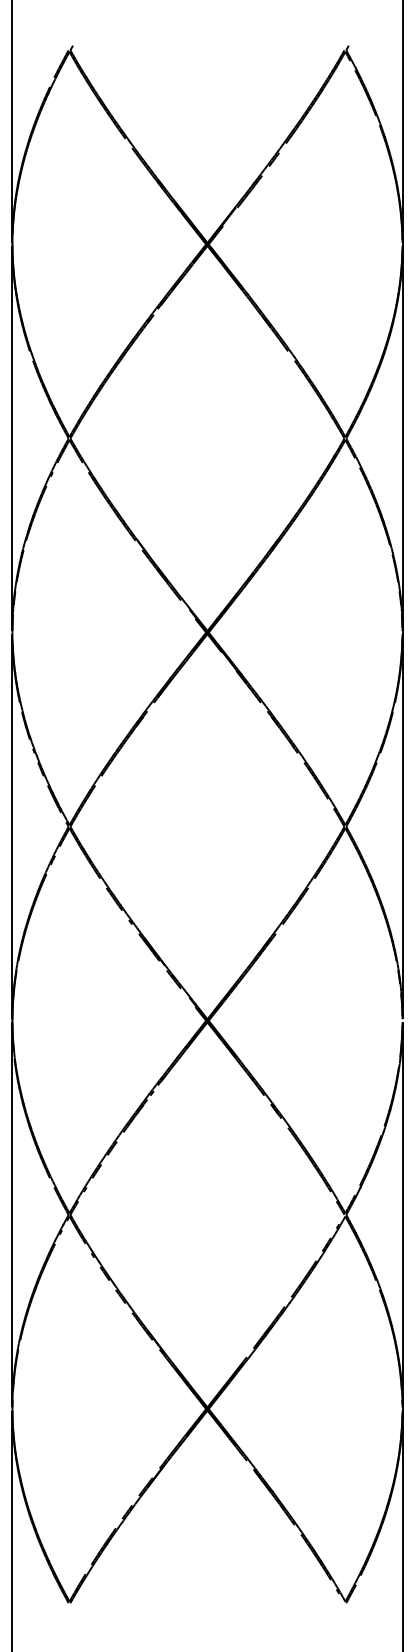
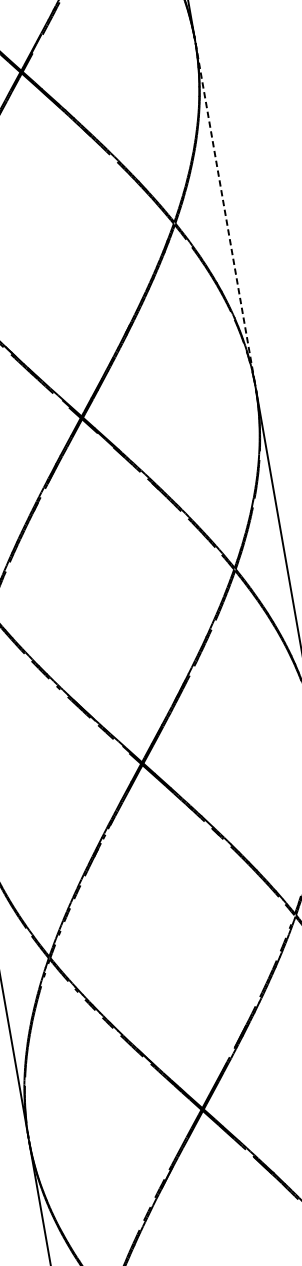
line: (402, 438) -> (225, 214), solid -> dashed

